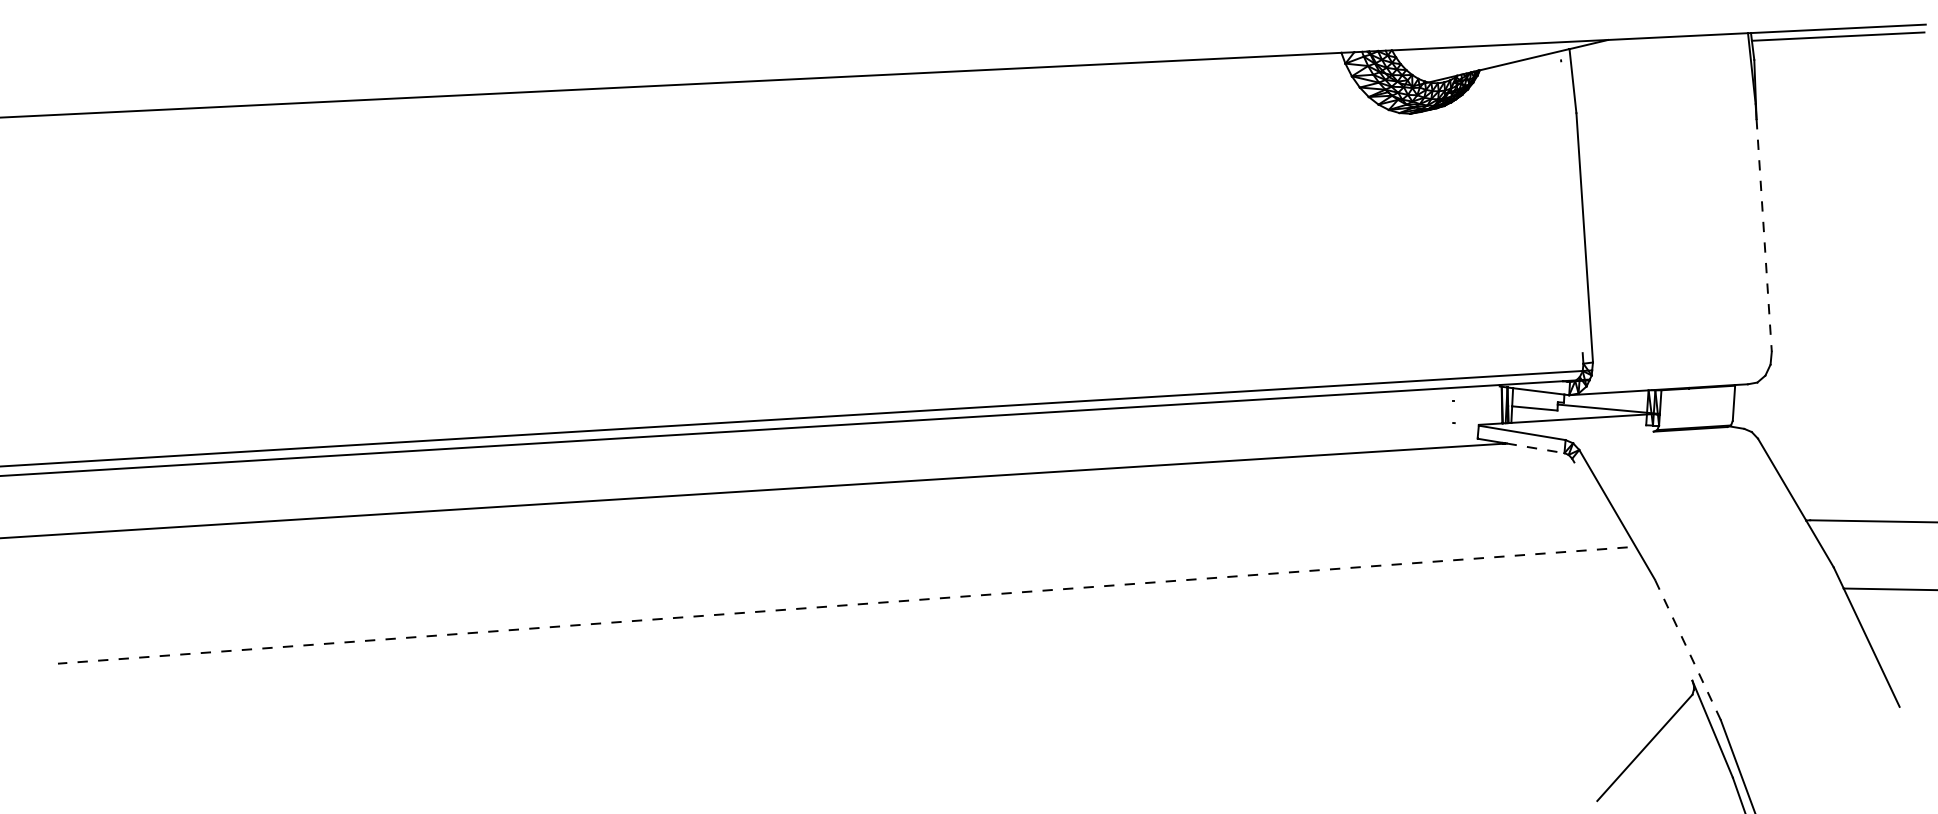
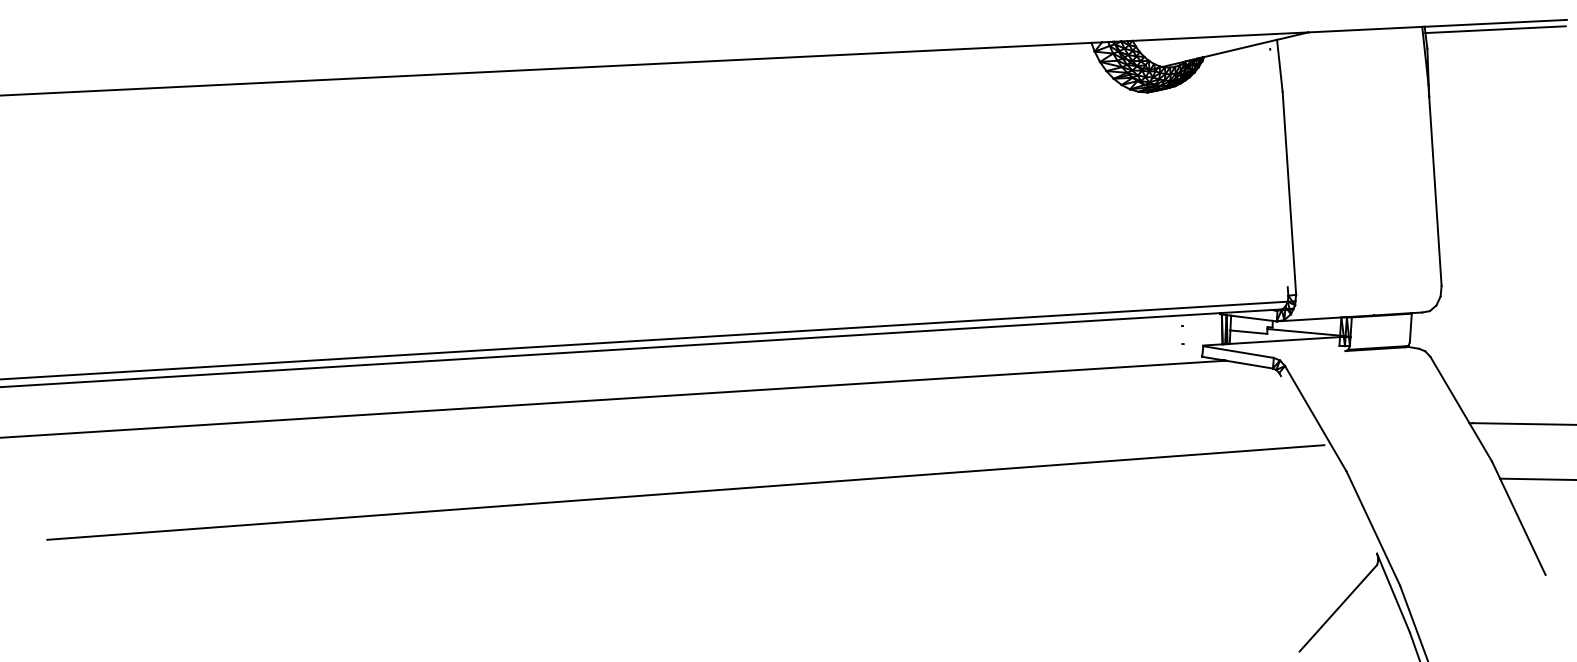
line: (1764, 235) -> (1435, 191), dashed -> solid
line: (1535, 448) -> (1249, 364), dashed -> solid
line: (842, 605) -> (685, 492), dashed -> solid
line: (1688, 649) -> (1373, 528), dashed -> solid

